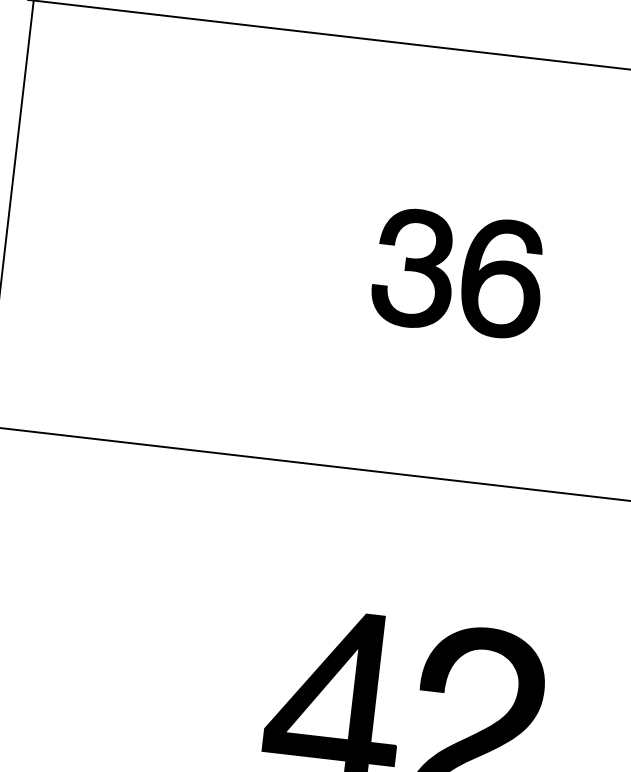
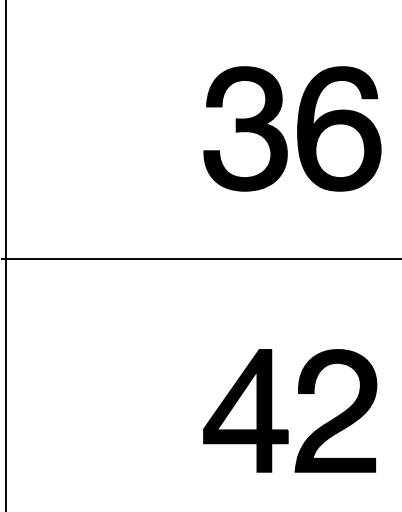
part: (458, 272) -> (292, 128), size x1.67

